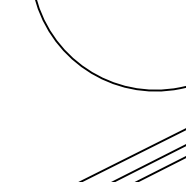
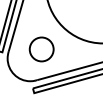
part: (51, 127) -> (41, 49), added

